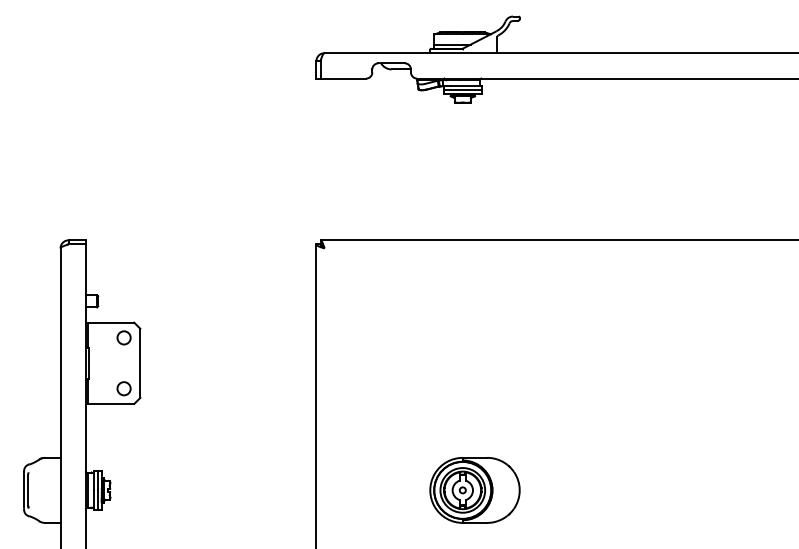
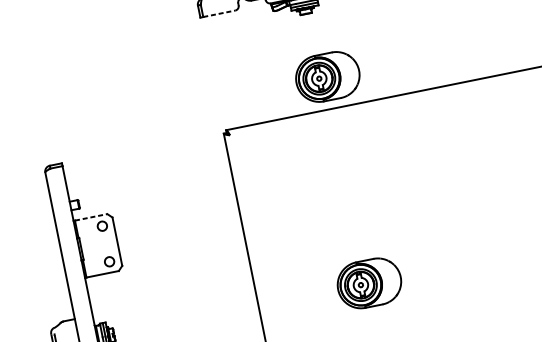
line: (343, 78) -> (219, 13), solid -> dashed
part: (474, 195) -> (327, 77), added
line: (111, 322) -> (91, 217), solid -> dashed

